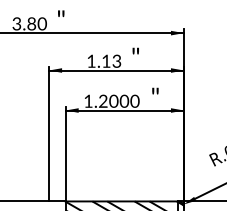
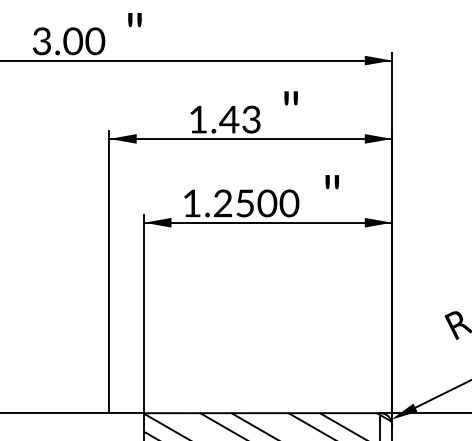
text: (31, 24) -> (72, 42), 3.80 -> 3.00
text: (106, 60) -> (229, 117), 1.13 -> 1.43
text: (113, 100) -> (244, 201), 1.2000 -> 1.2500

